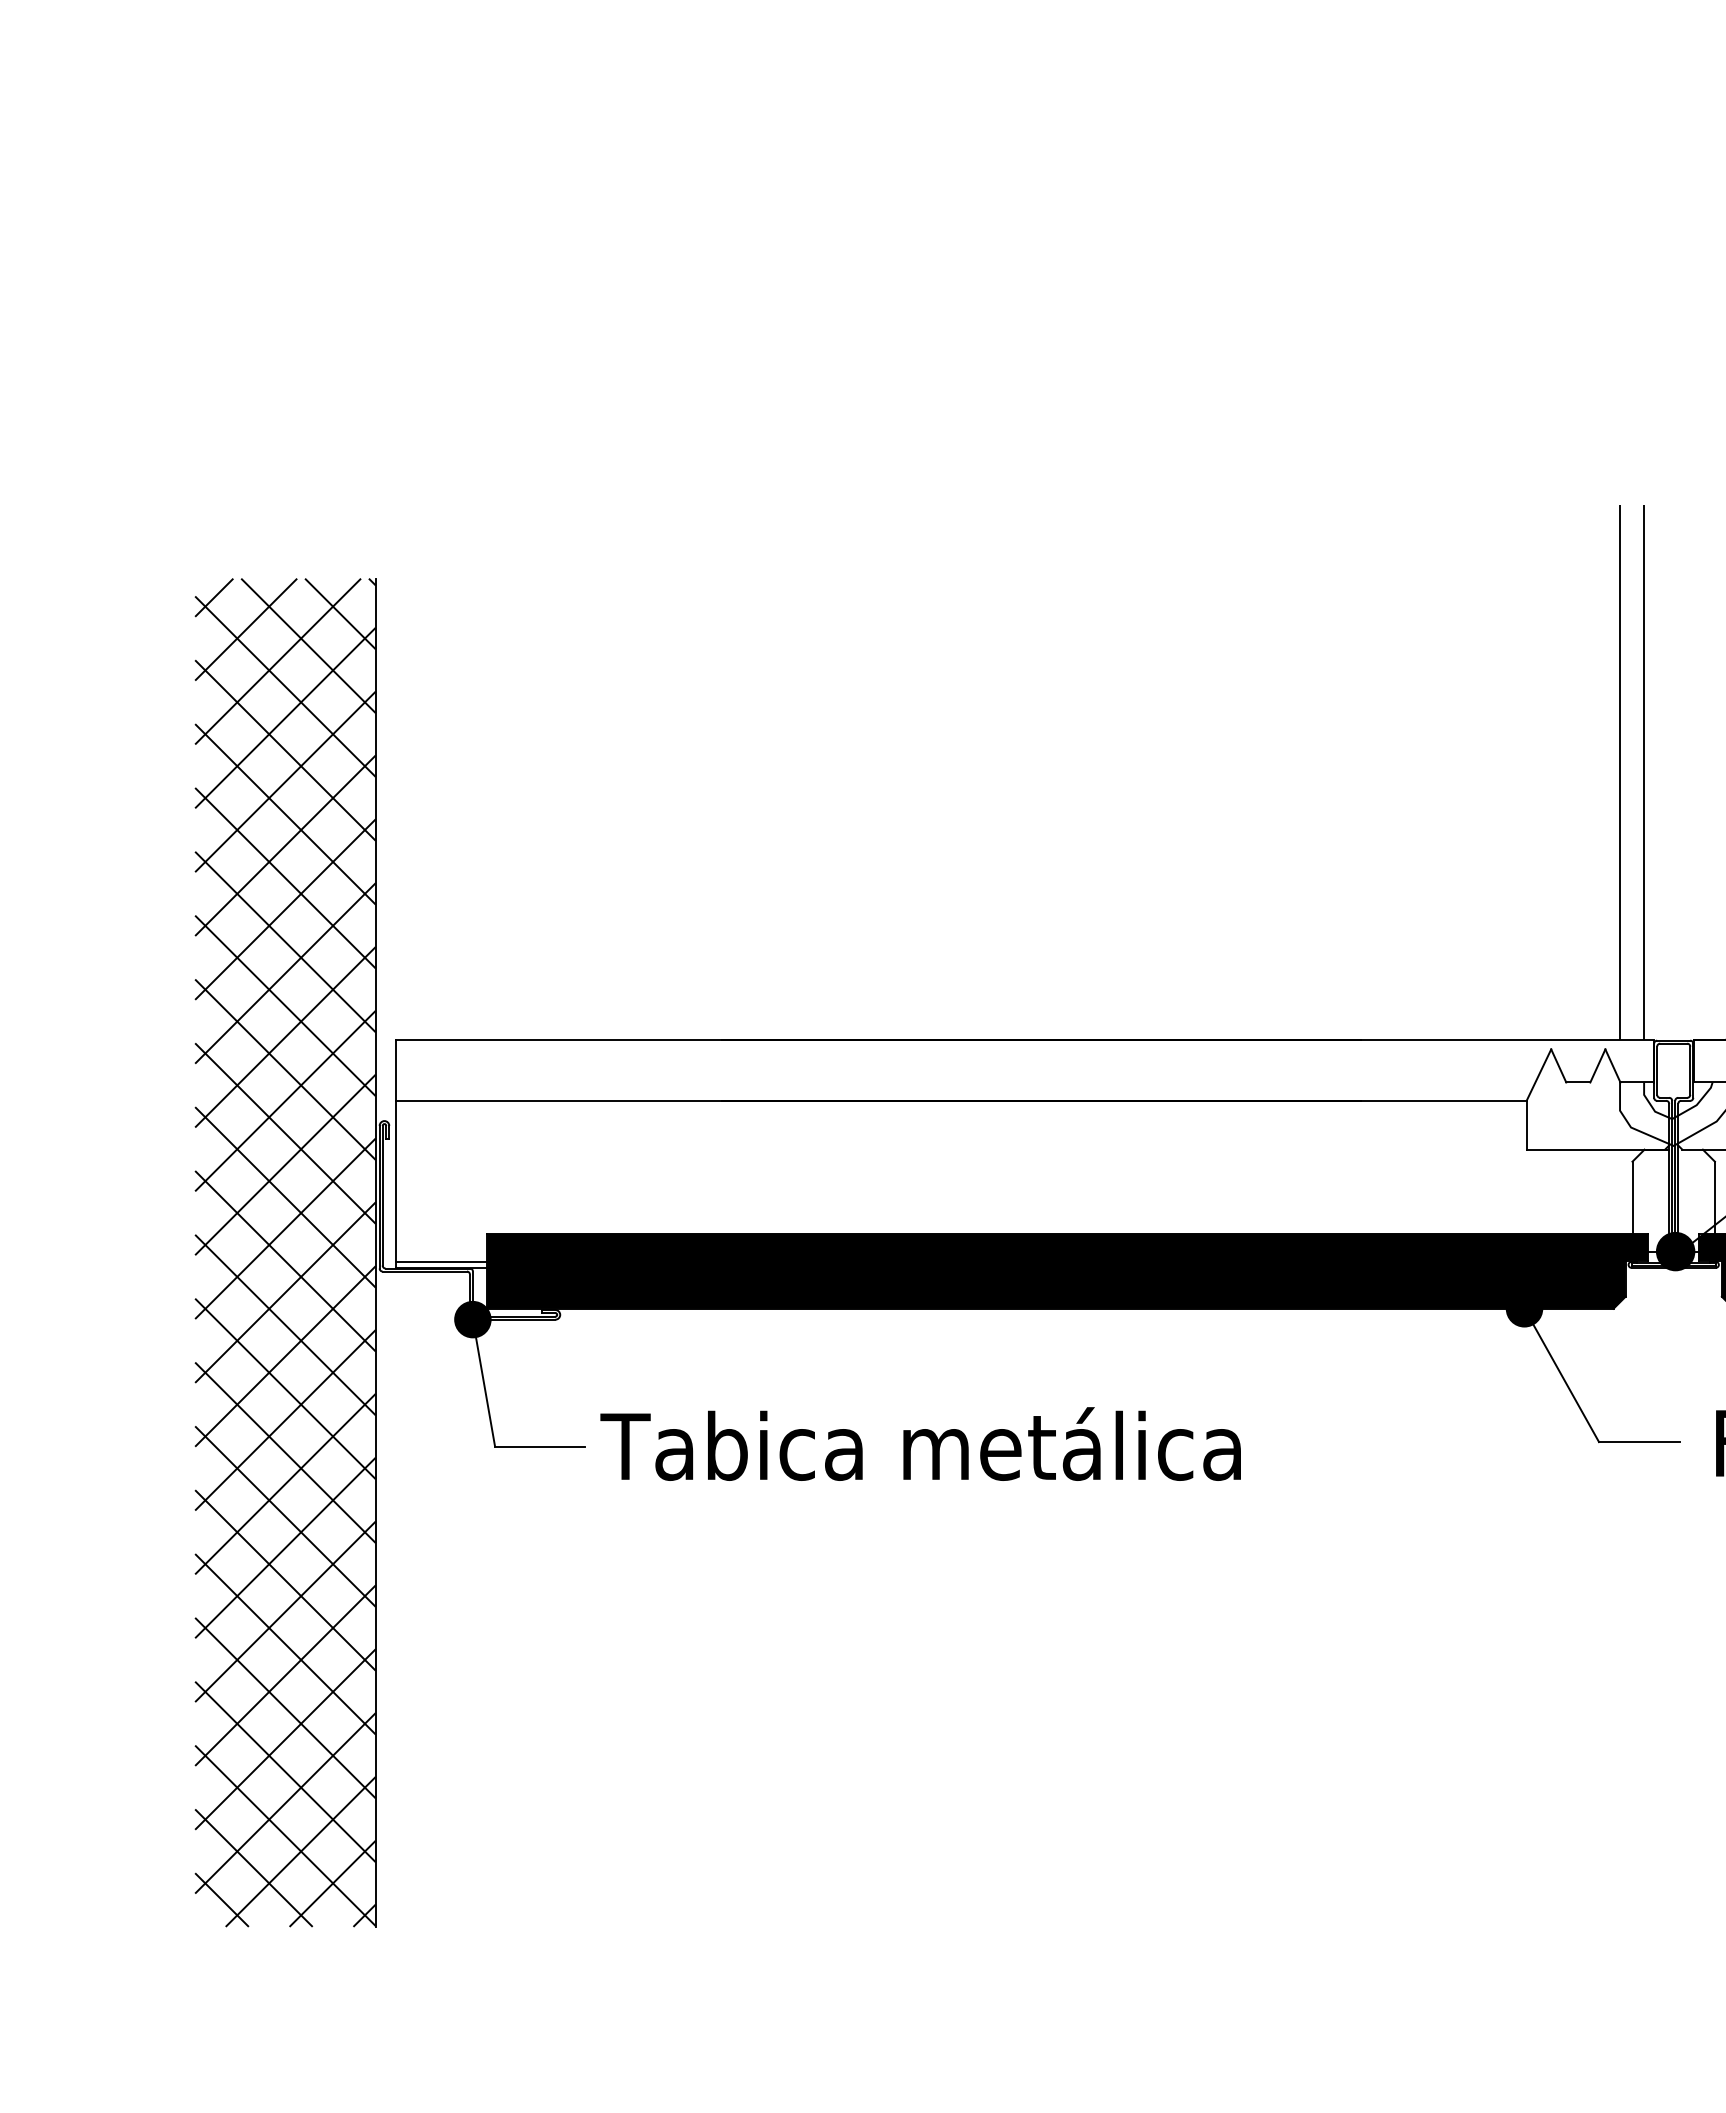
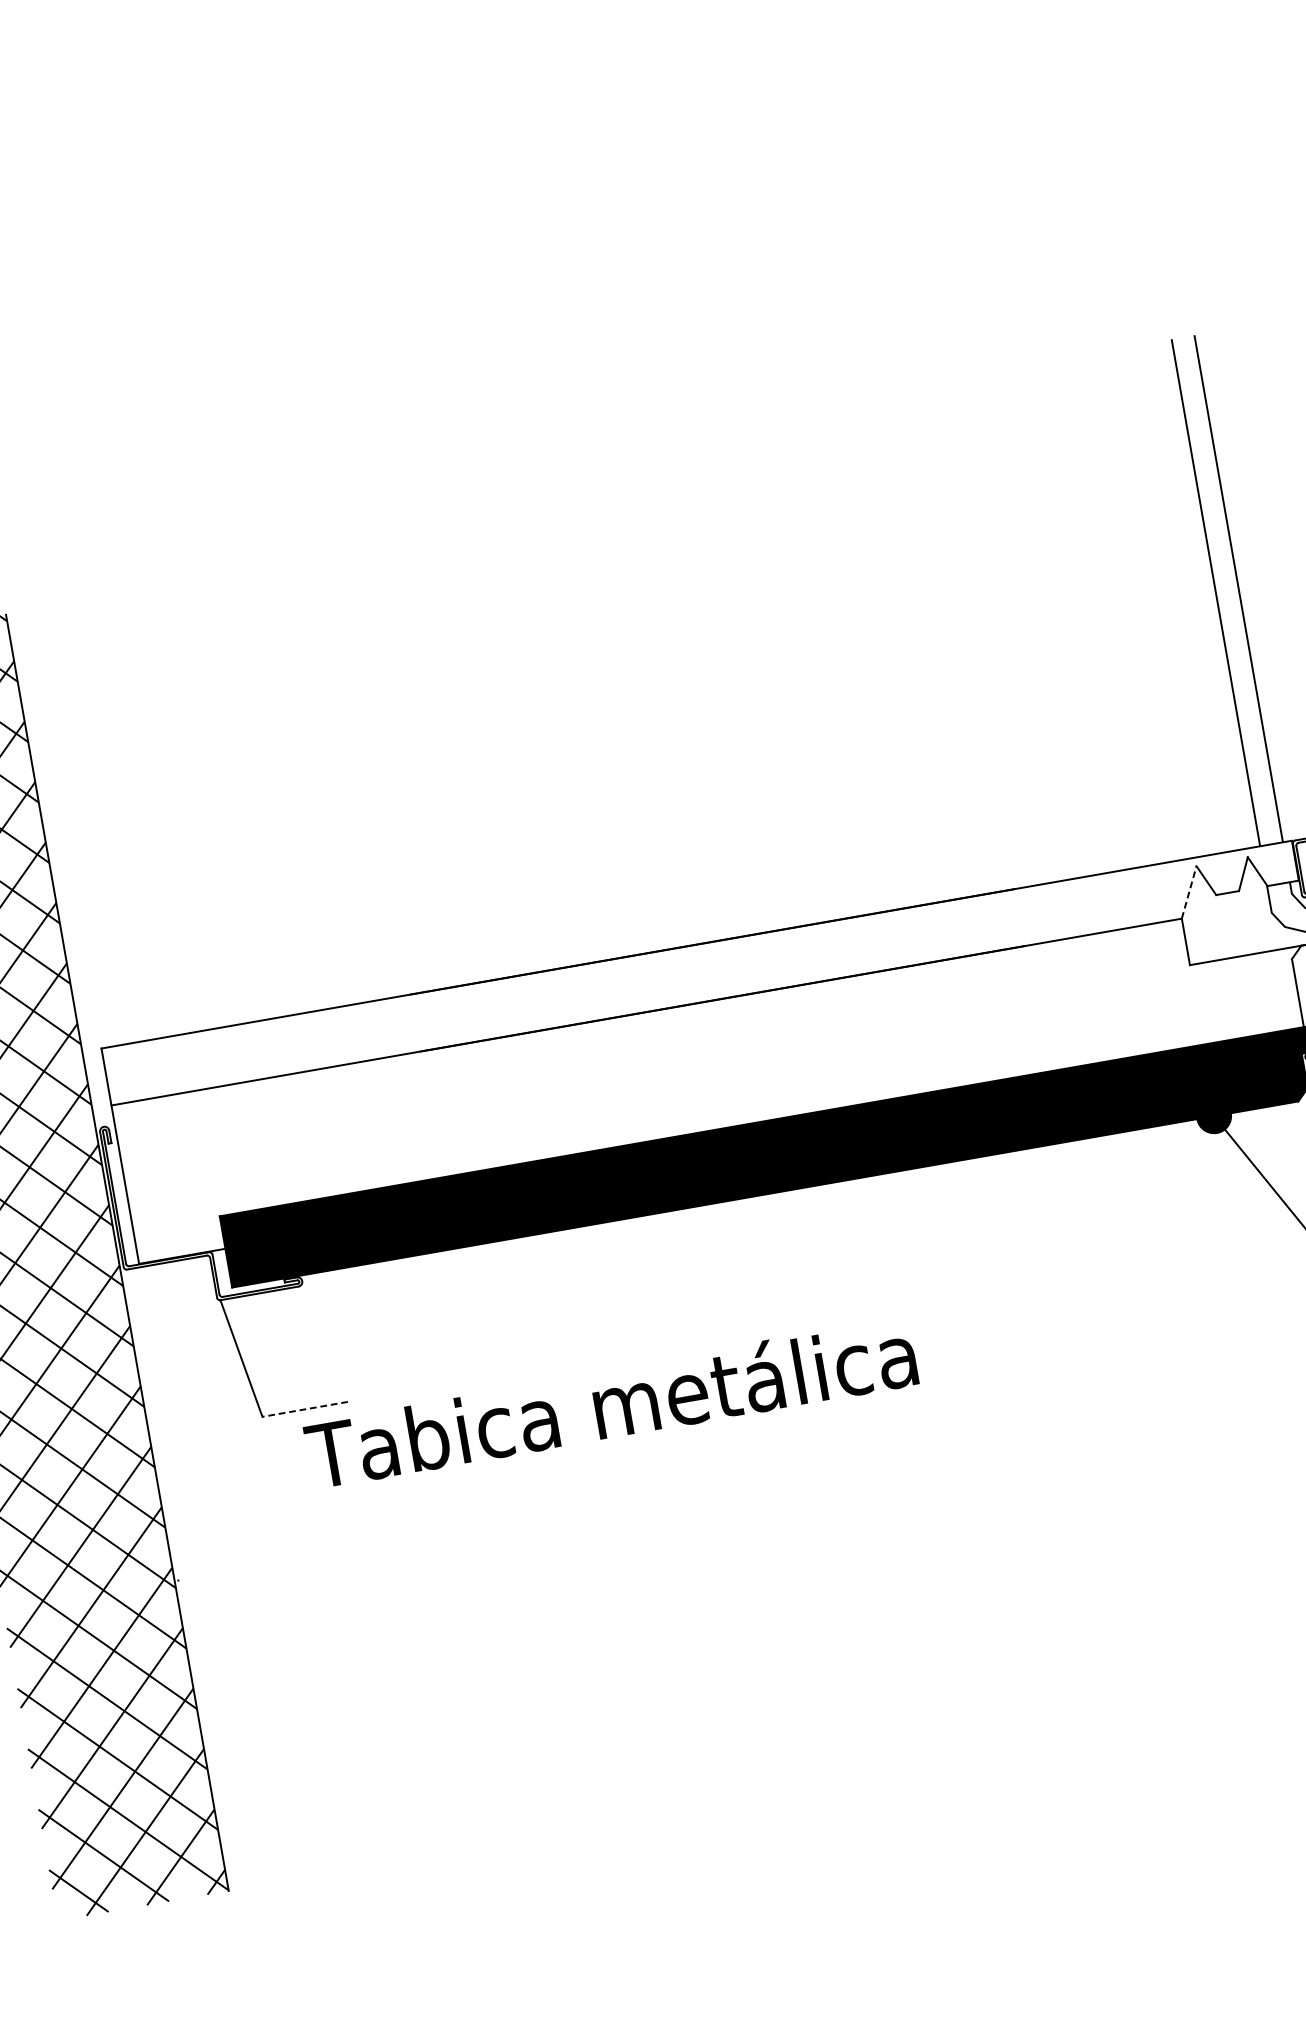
line: (1539, 1074) -> (1189, 891), solid -> dashed
line: (441, 1261) -> (181, 1250), removed
fill: (472, 1319) -> (220, 1300), removed
text: (920, 1443) -> (610, 1402), moved
line: (539, 1446) -> (304, 1409), solid -> dashed

